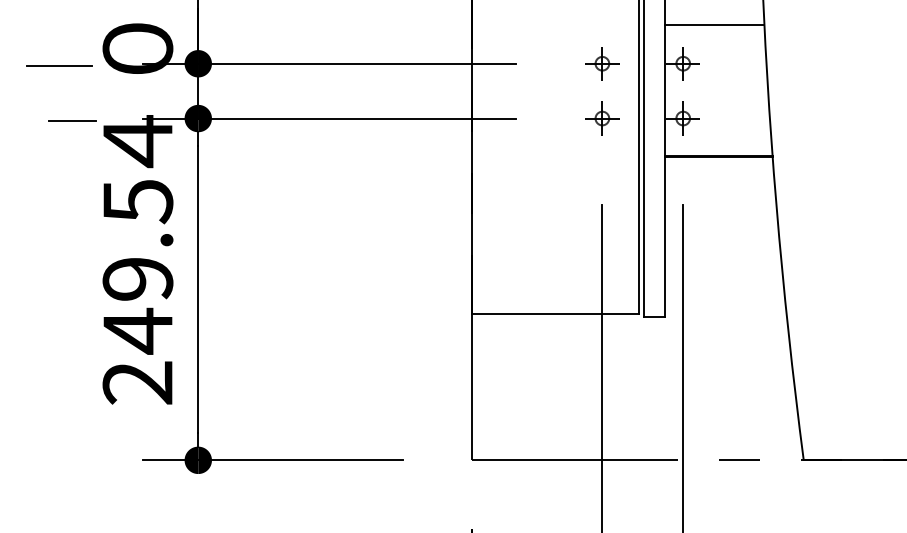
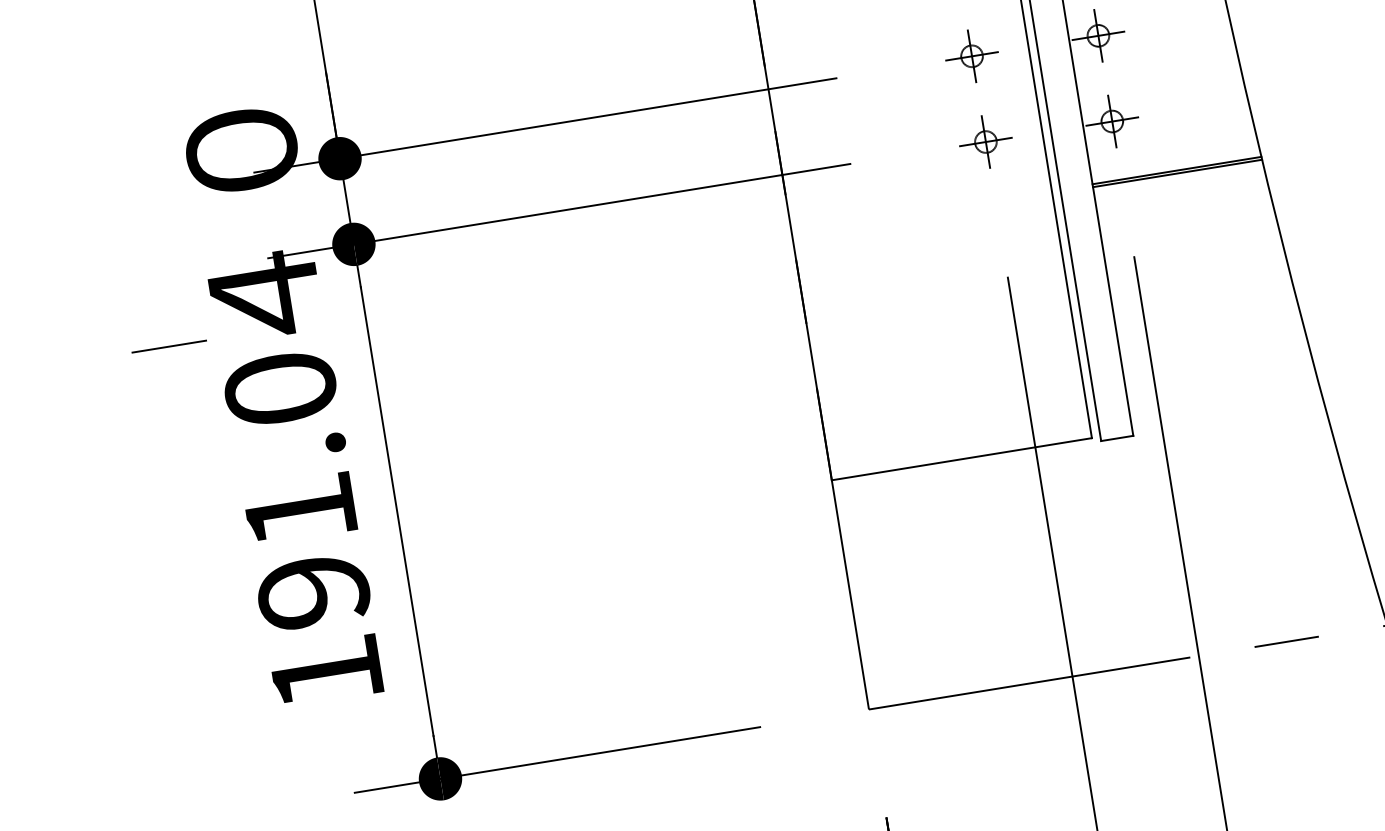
line: (59, 65) -> (123, 196), removed
line: (72, 120) -> (168, 346), moved
text: (137, 291) -> (302, 530), 249.5 -> 191.0

